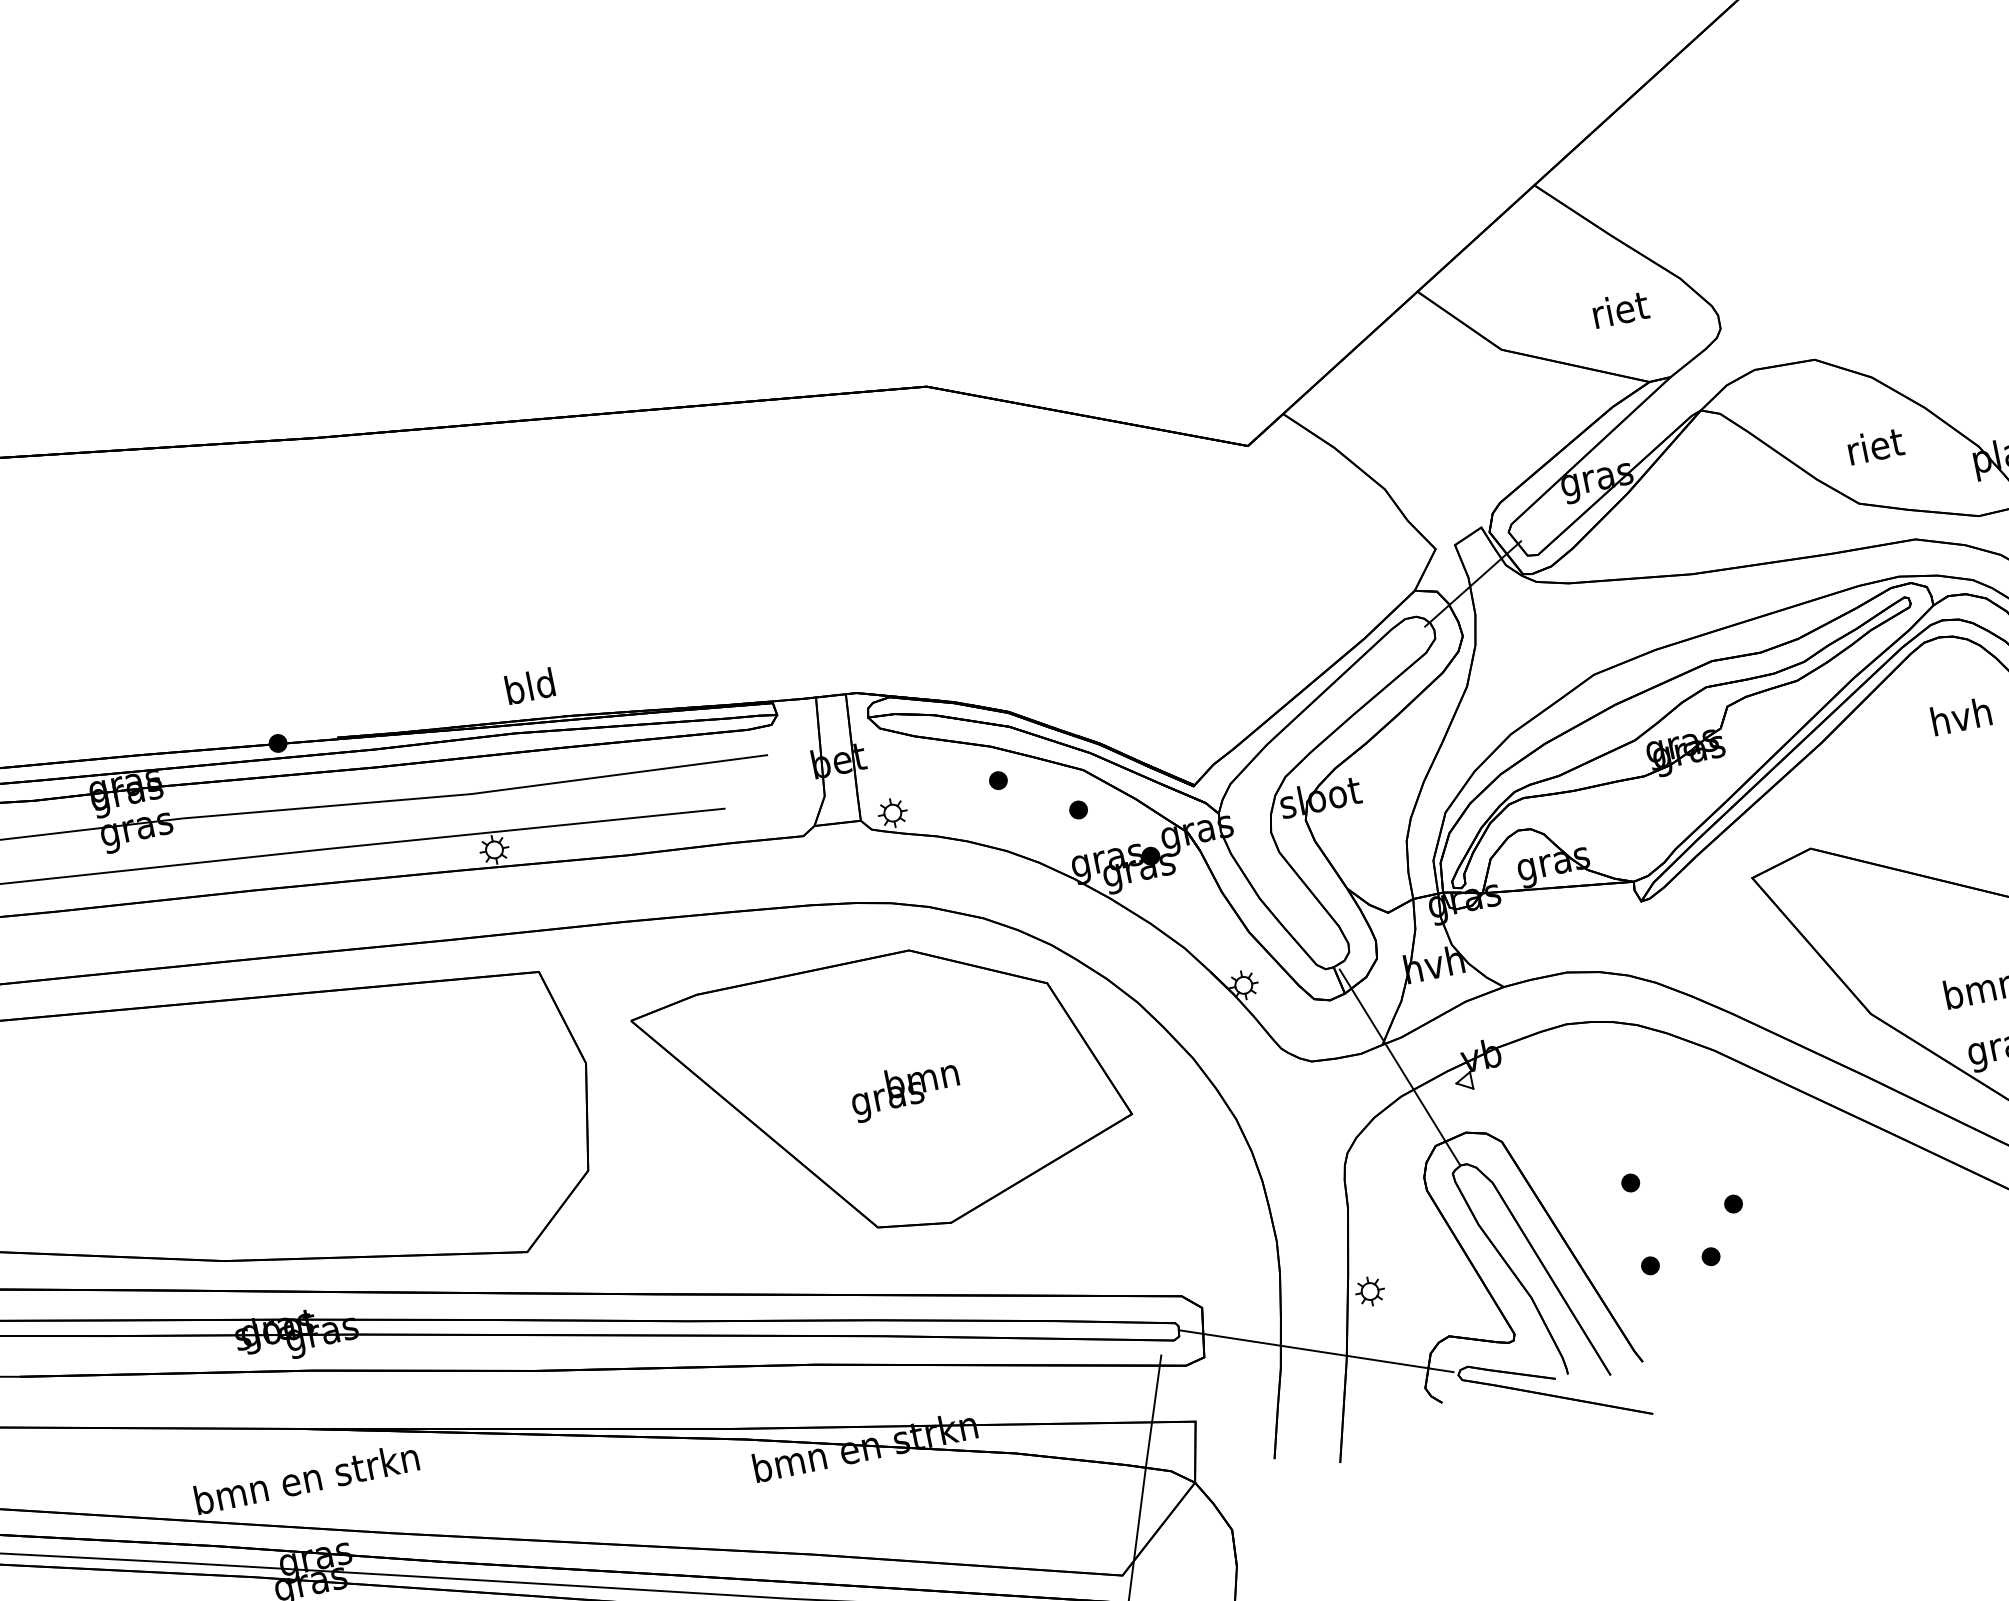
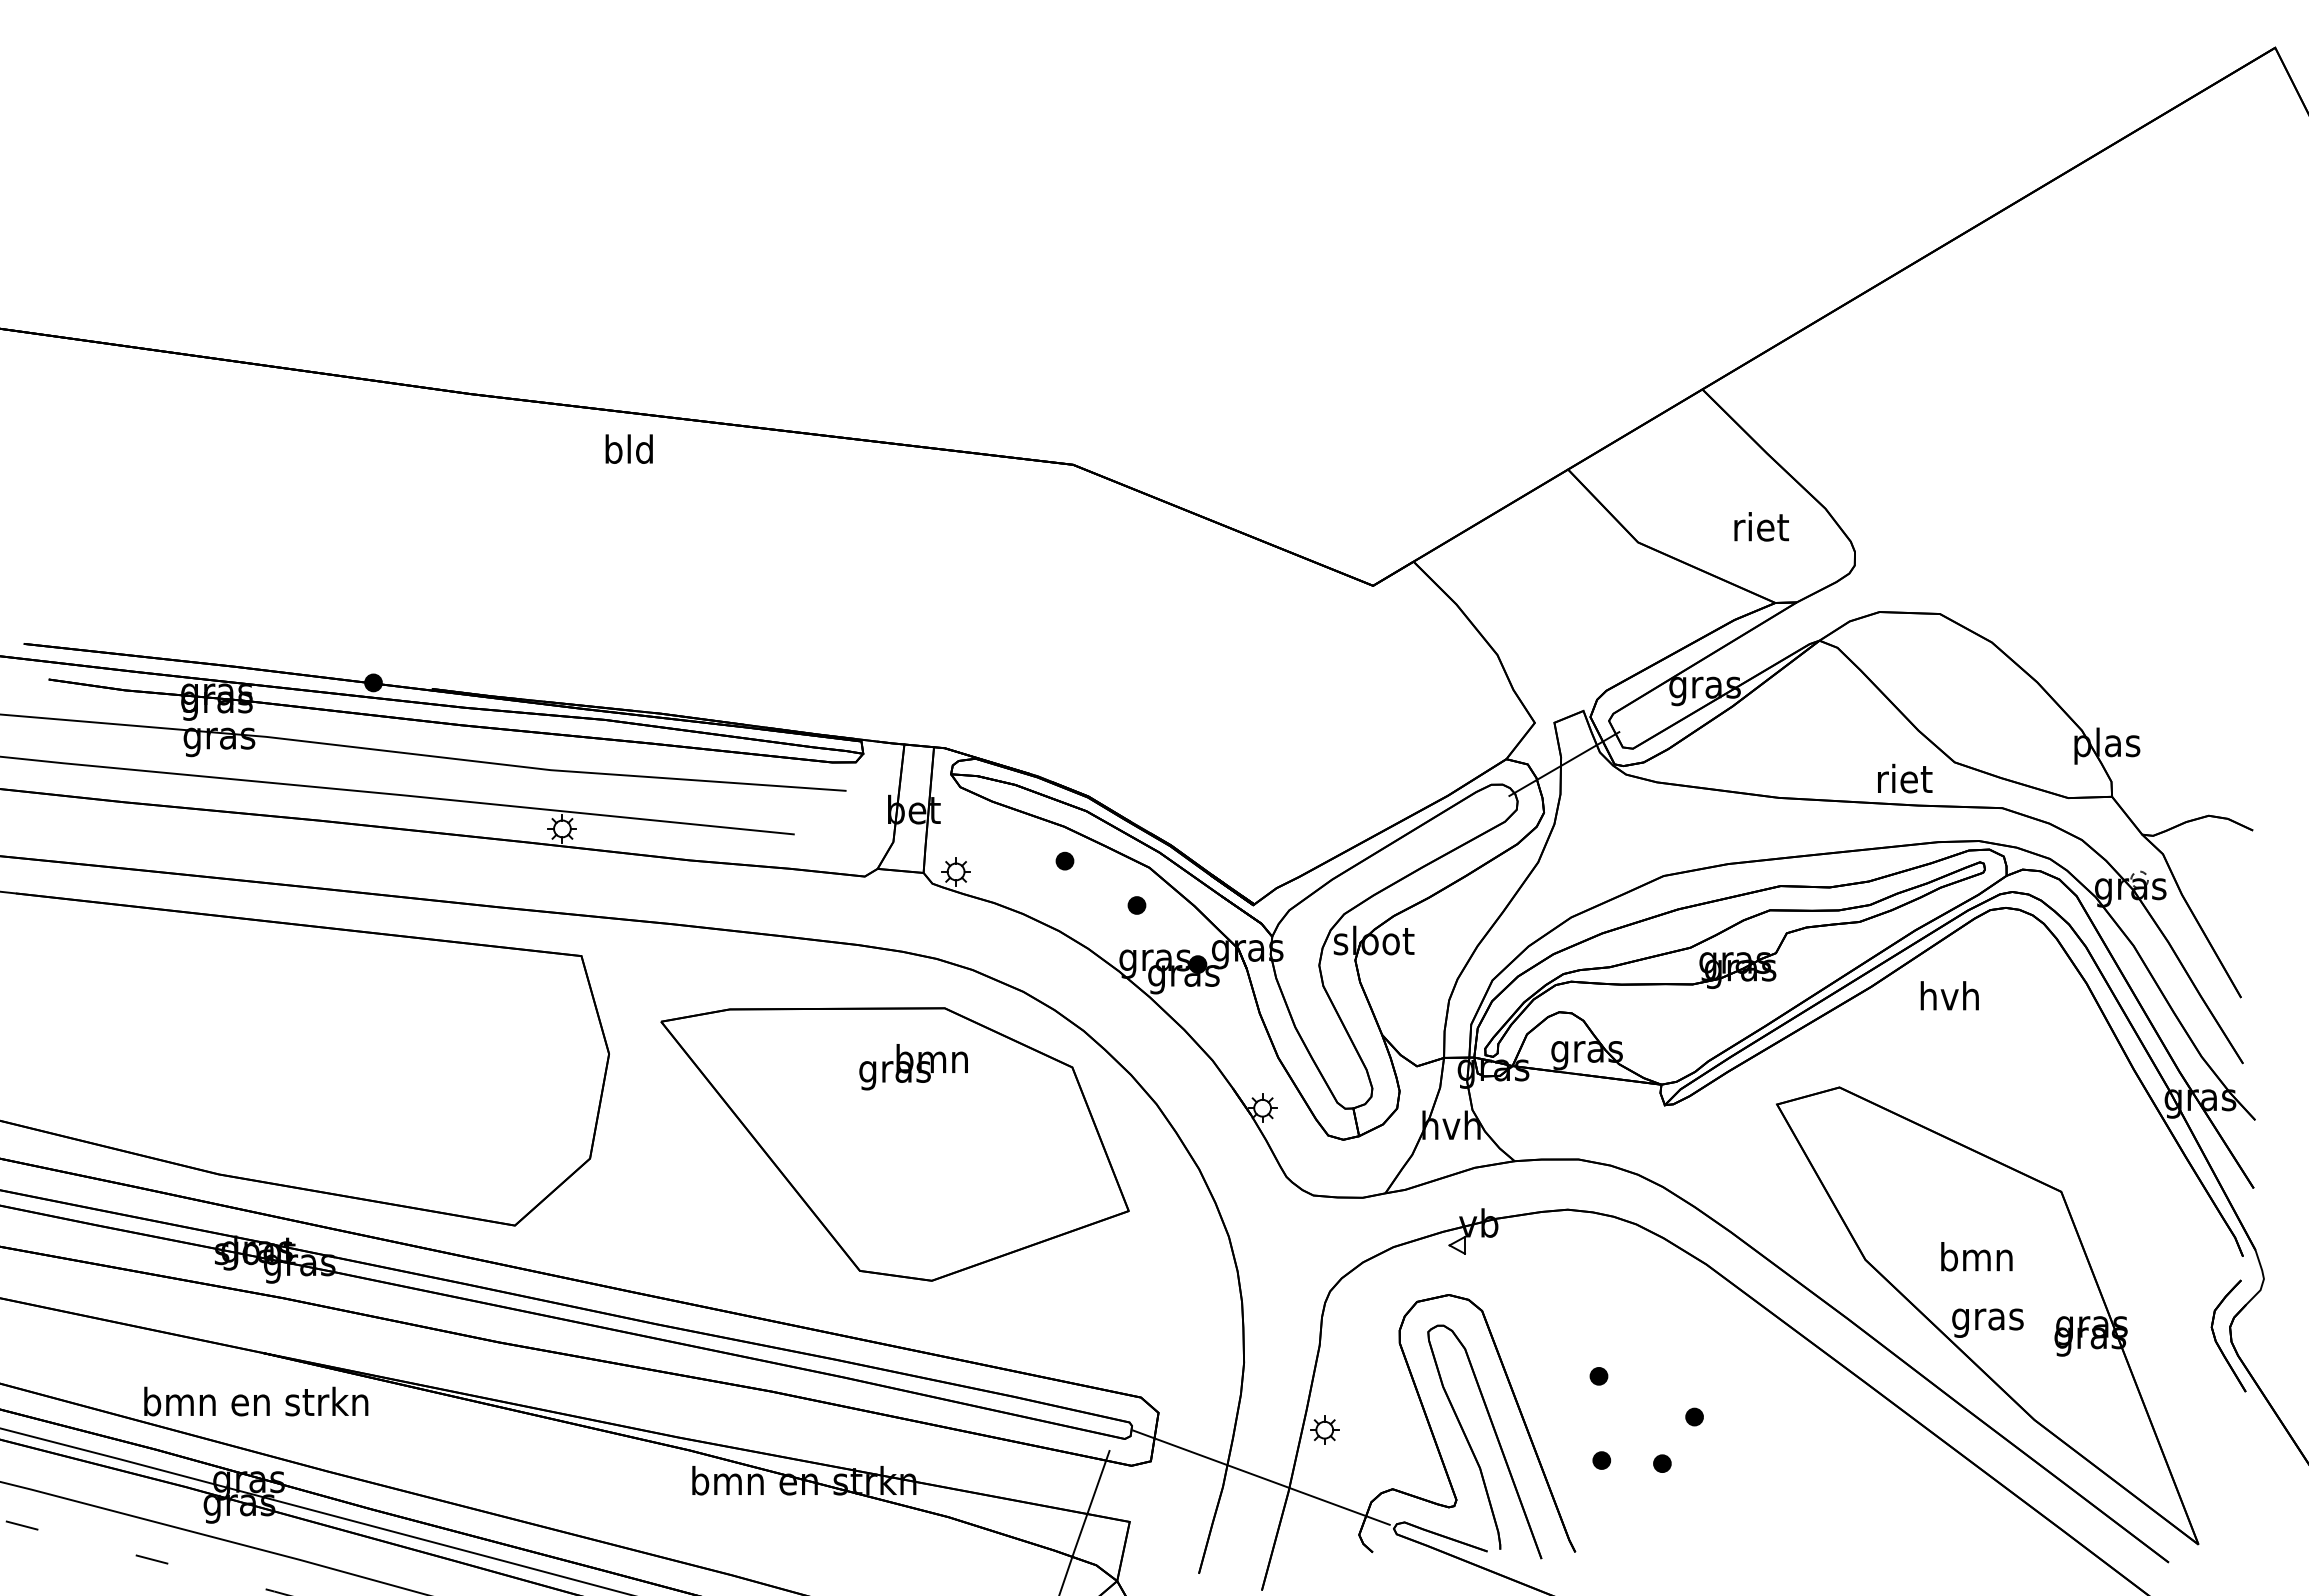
text: (1876, 445) -> (1905, 778), moved
text: (529, 685) -> (628, 448), moved
text: (1960, 716) -> (1949, 995), moved
line: (1399, 1067) -> (1397, 1218), removed
text: (905, 1090) -> (913, 1067), moved

